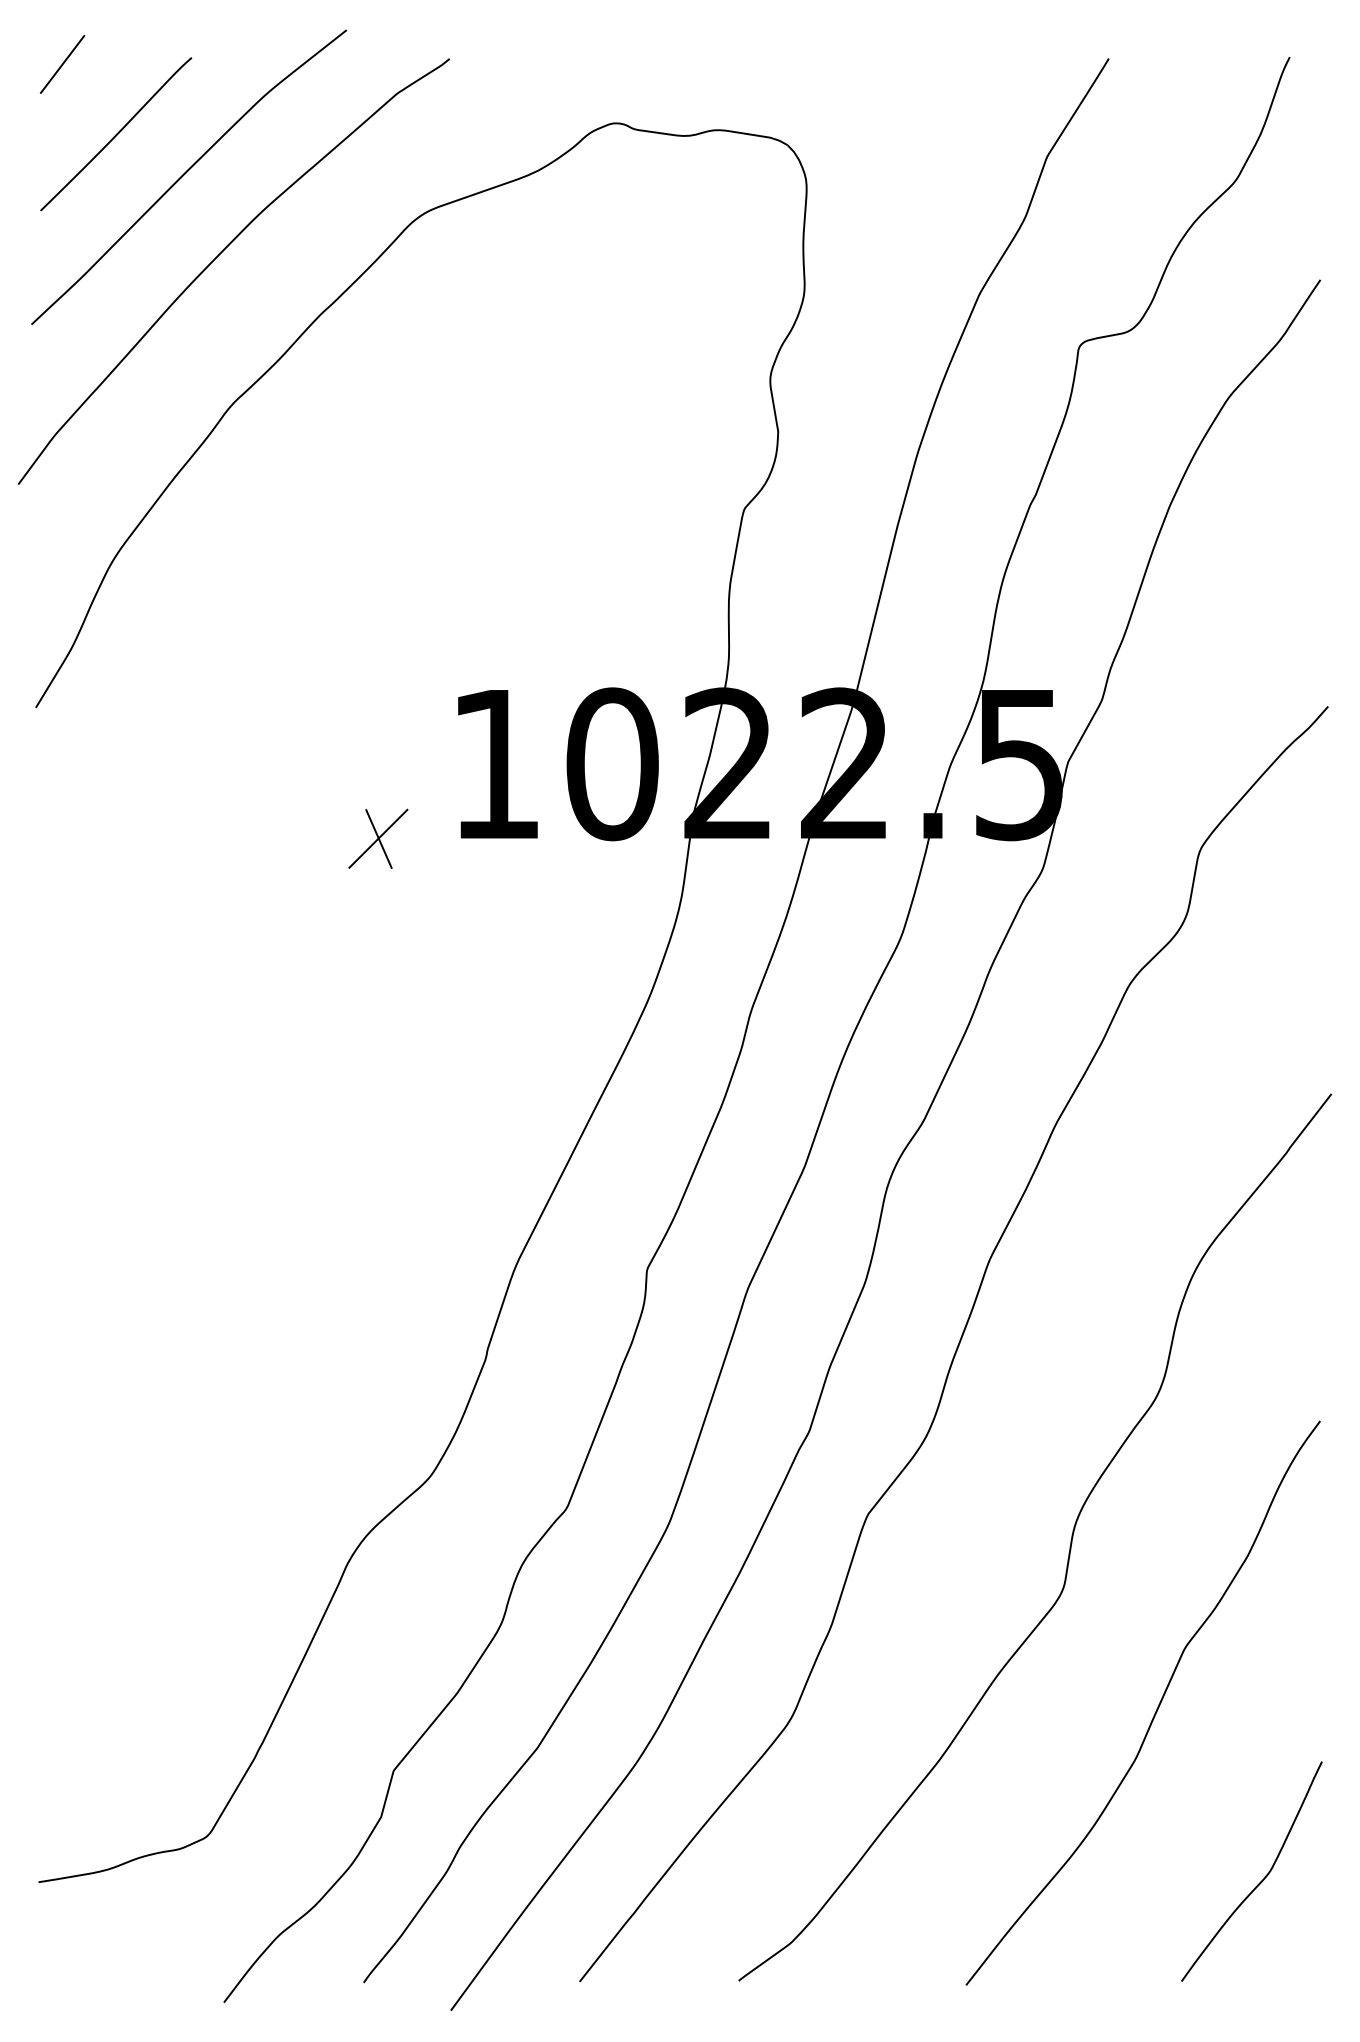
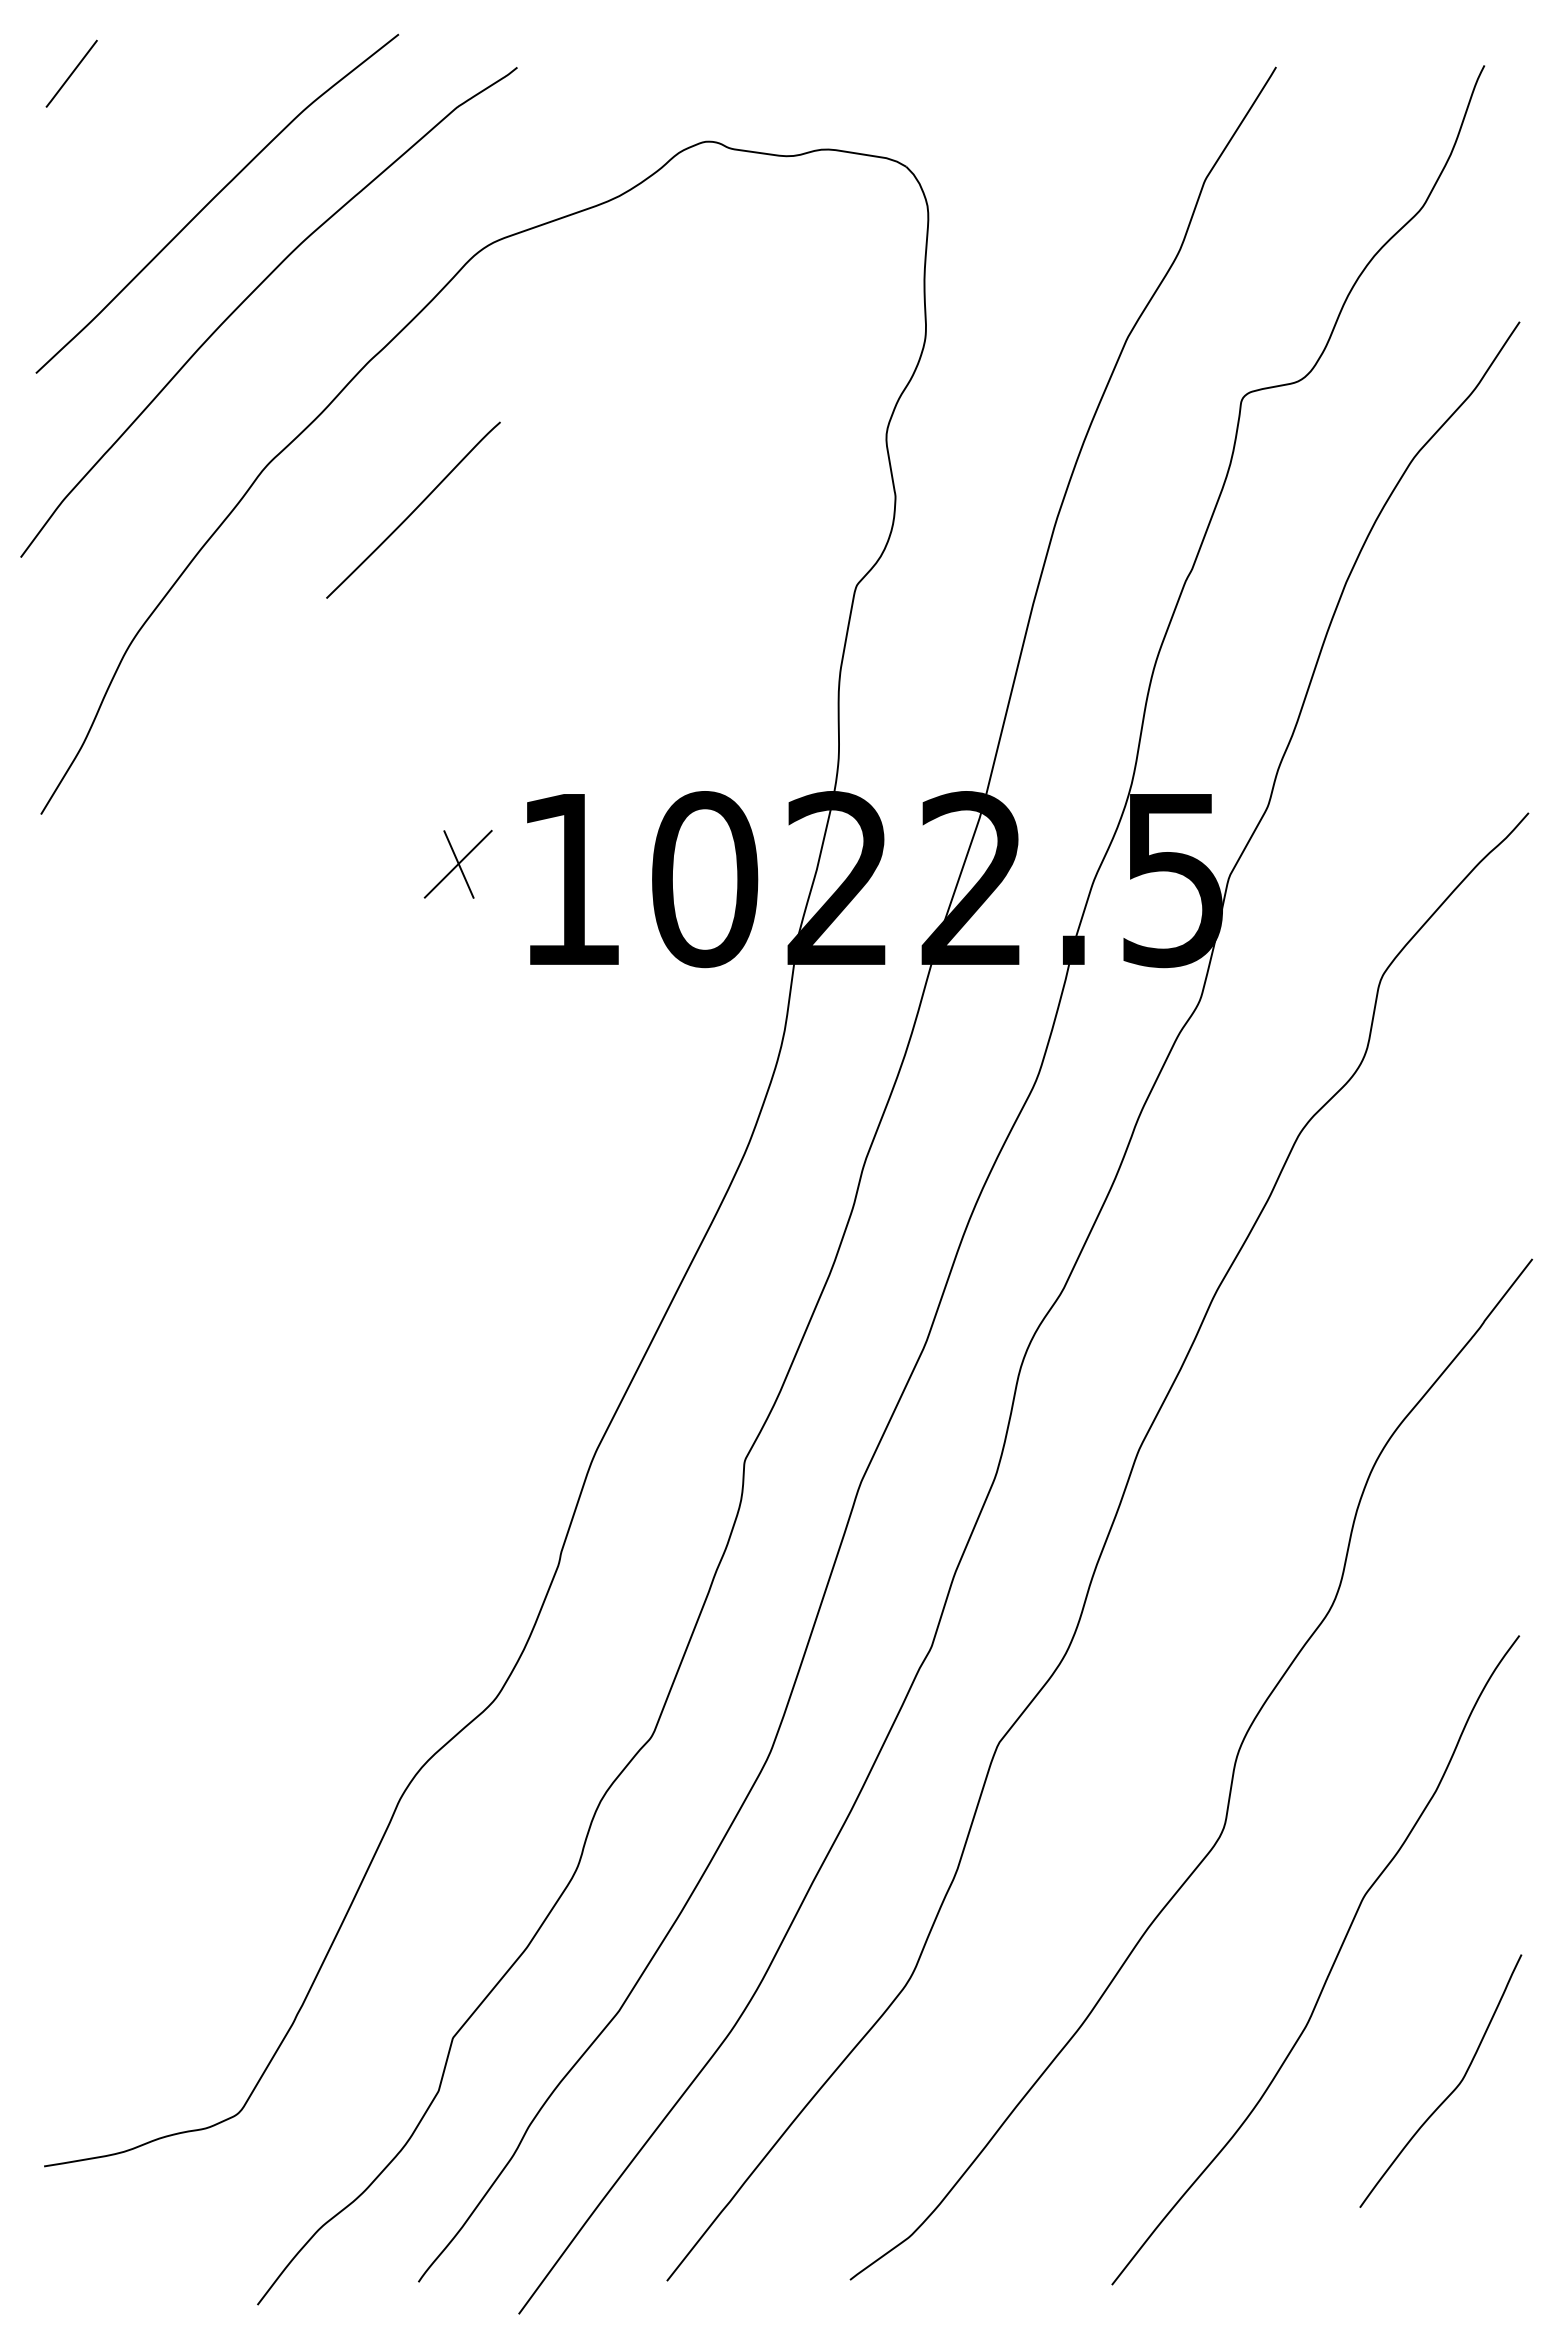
curve: (117, 133) -> (414, 509), moved
part: (377, 838) -> (457, 863), moved
curve: (1261, 1880) -> (1451, 2091), moved

